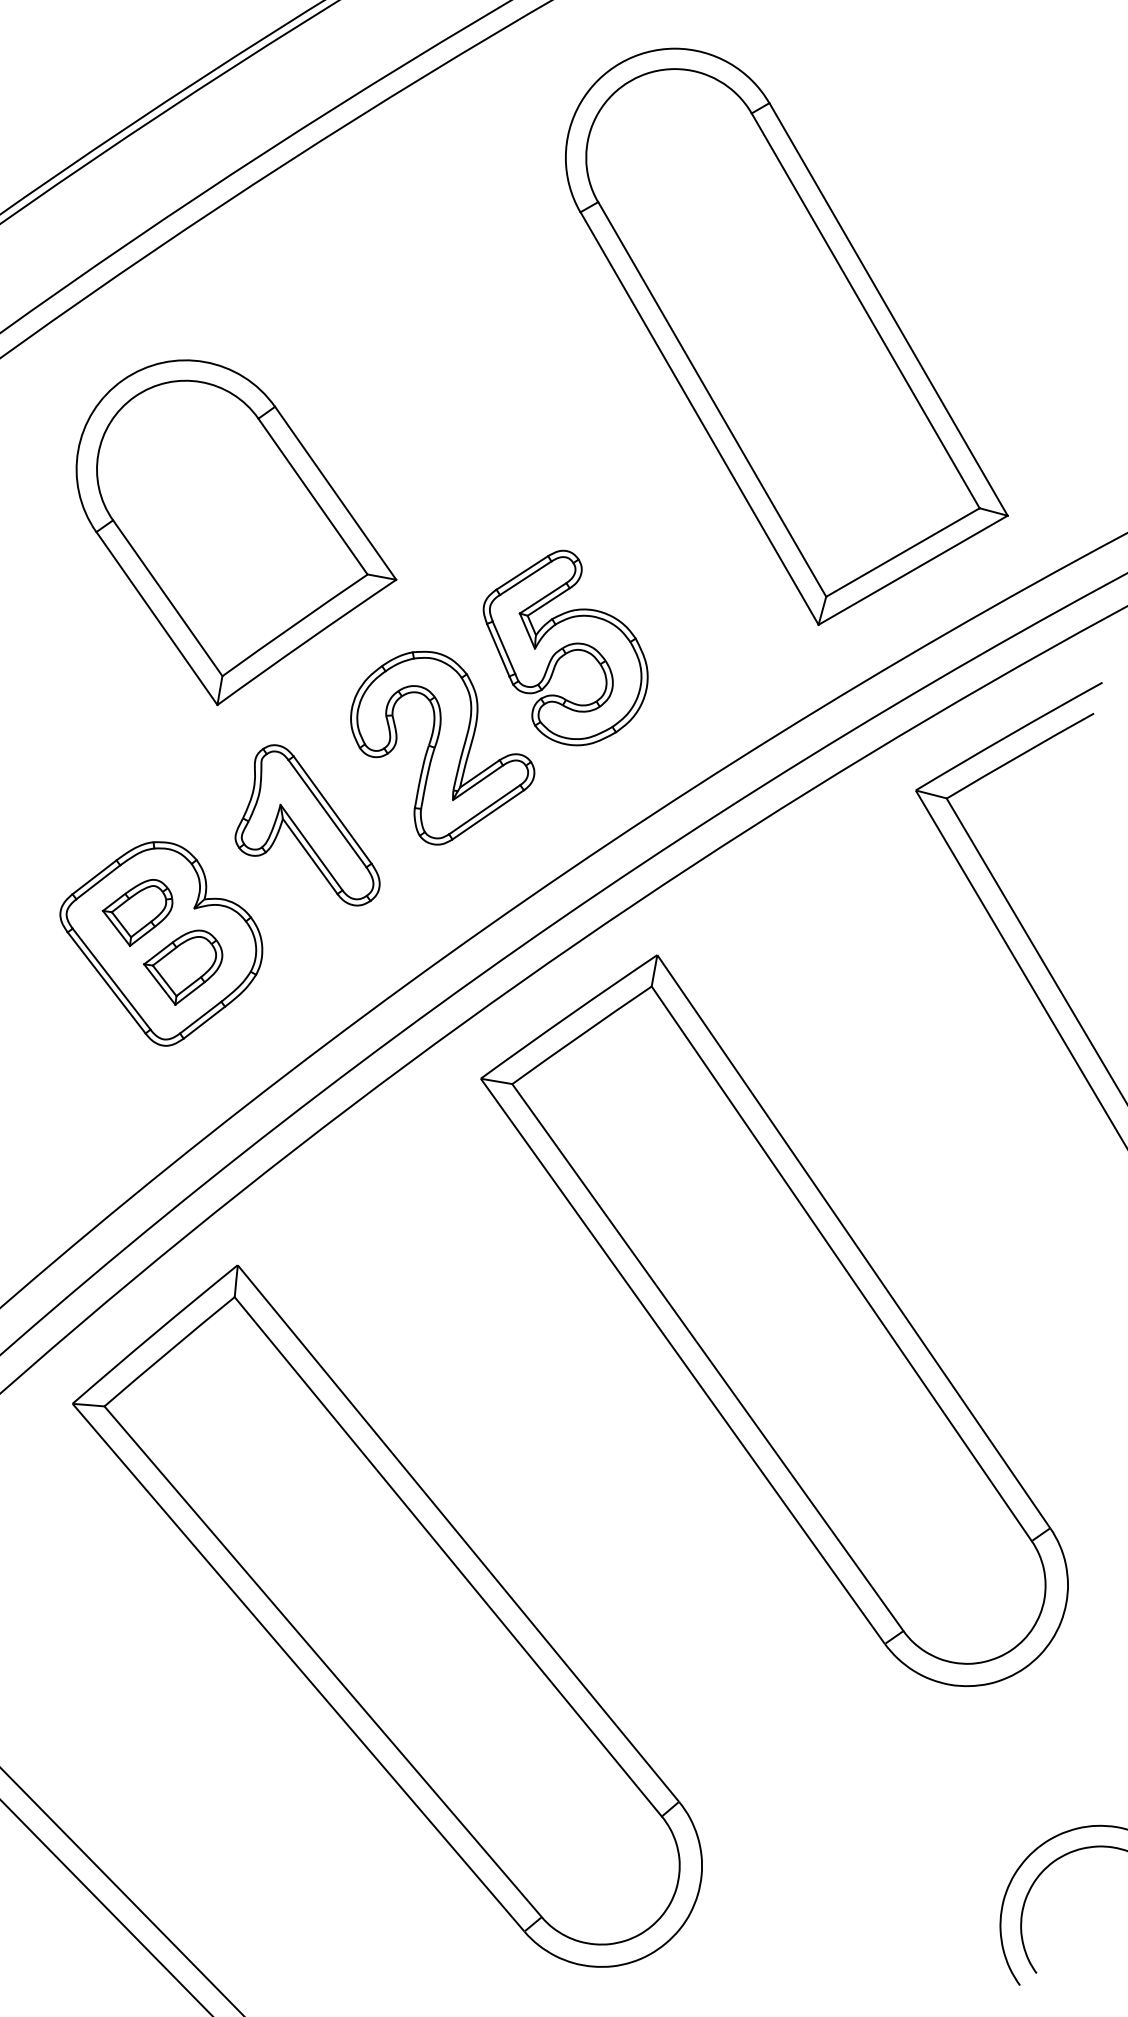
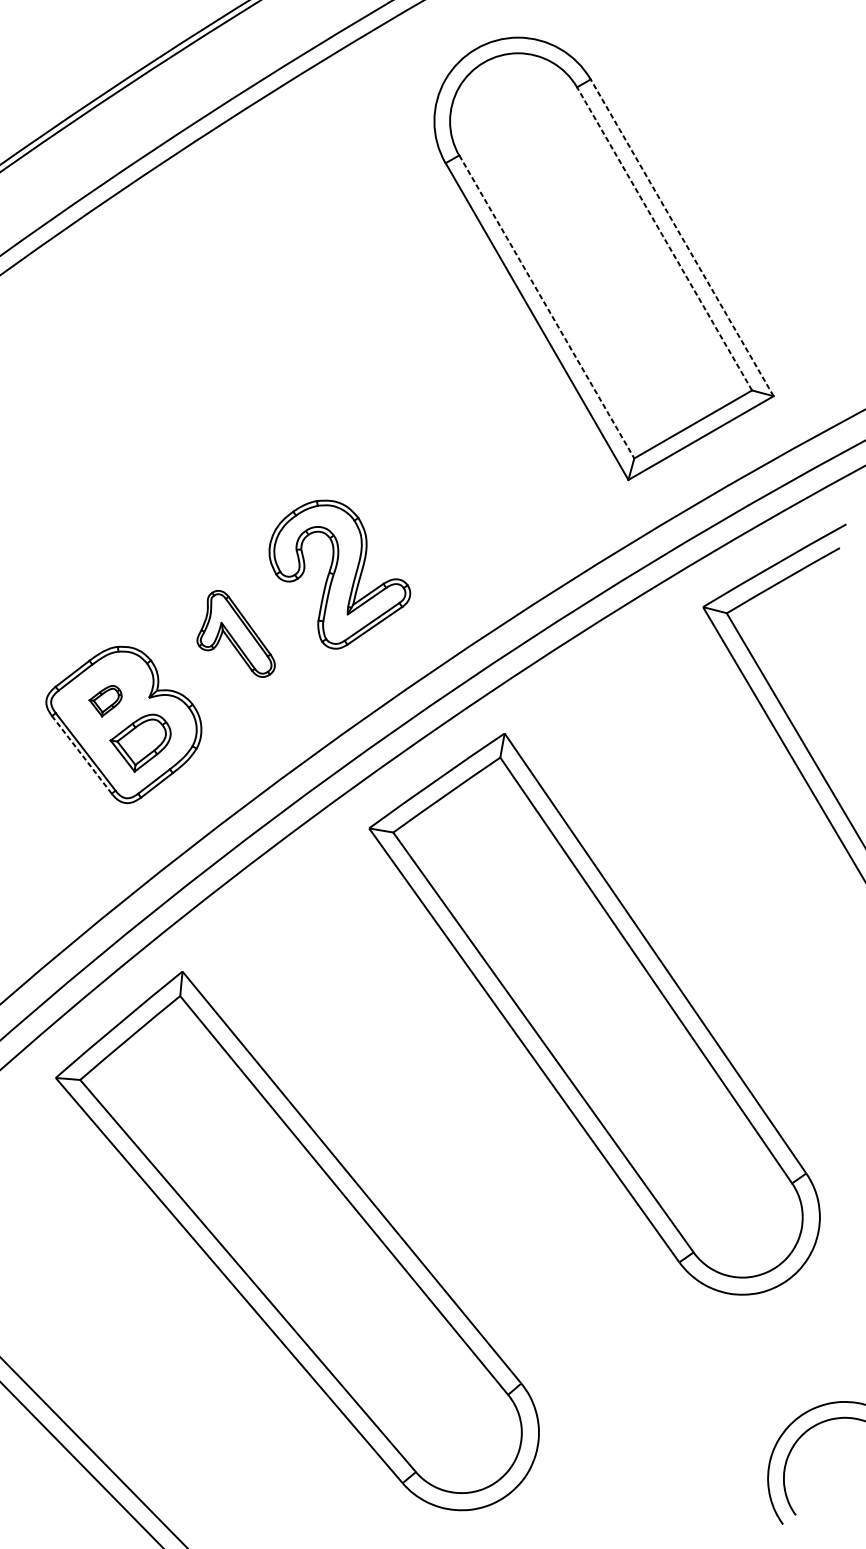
line: (888, 309) -> (682, 237), solid -> dashed
line: (865, 310) -> (664, 238), solid -> dashed
line: (712, 399) -> (547, 306), solid -> dashed
part: (236, 532) -> (181, 409), removed
part: (565, 647) -> (434, 497), removed
part: (307, 825) -> (236, 634), size x0.7
part: (137, 912) -> (105, 700), size x0.6
line: (106, 982) -> (81, 754), solid -> dashed

